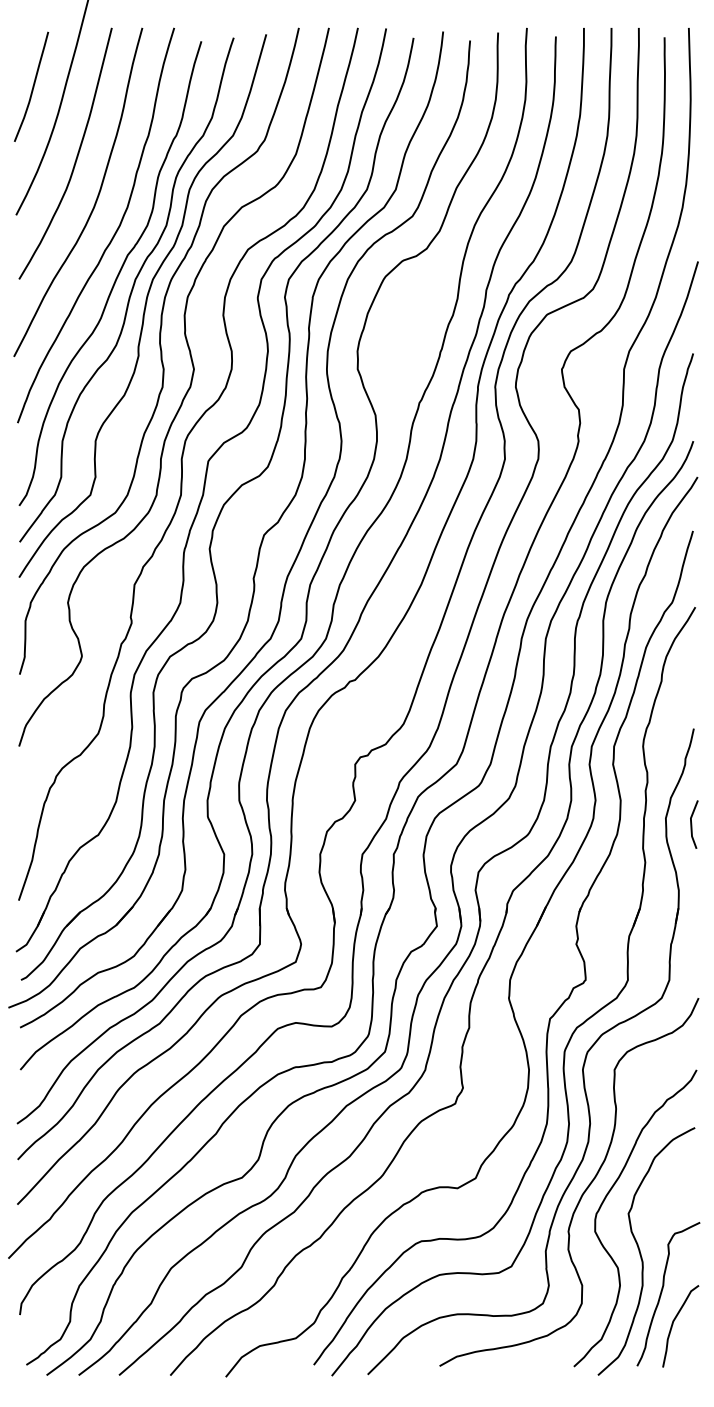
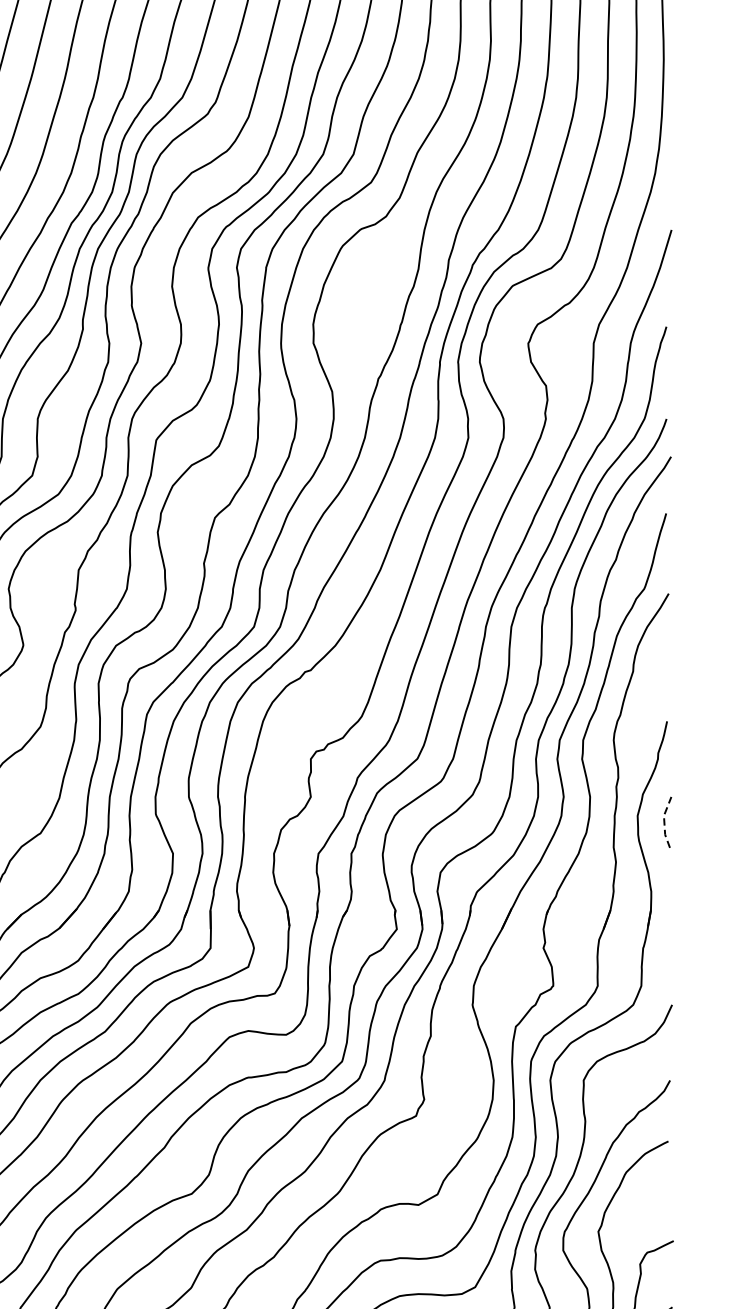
line: (691, 824) -> (664, 822), solid -> dashed

